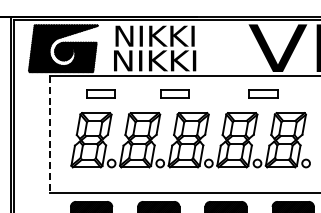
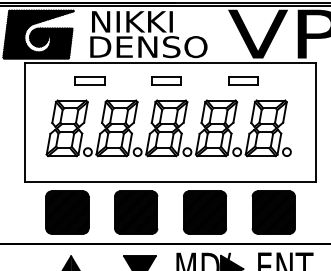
text: (172, 61) -> (150, 47), NIKKI -> DENSO
part: (100, 93) -> (89, 80), moved
part: (174, 93) -> (166, 80), moved
line: (49, 134) -> (24, 122), dashed -> solid

